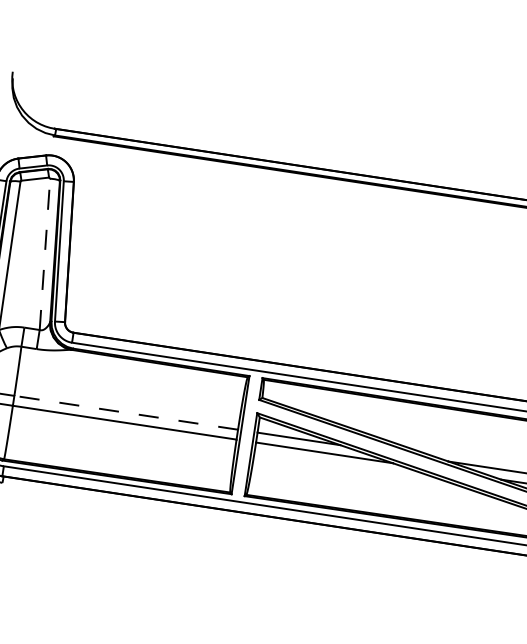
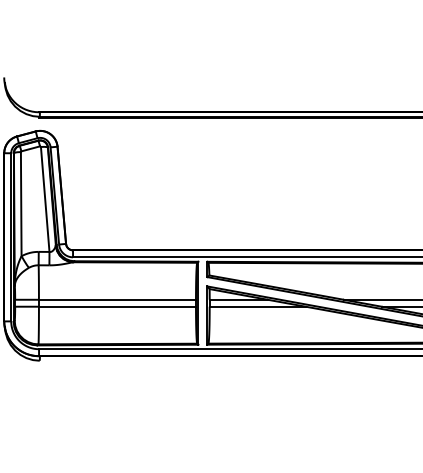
line: (45, 254) -> (45, 199), dashed -> solid
line: (126, 412) -> (117, 299), dashed -> solid

